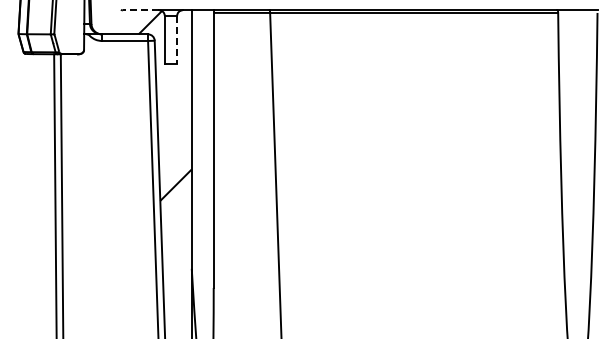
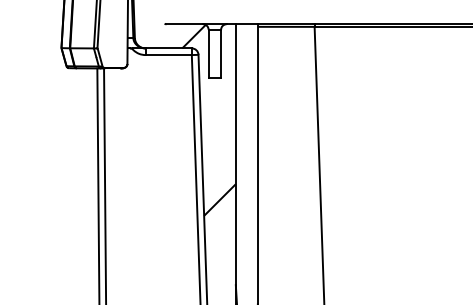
line: (140, 10) -> (184, 24), dashed -> solid
line: (177, 39) -> (221, 53), dashed -> solid

